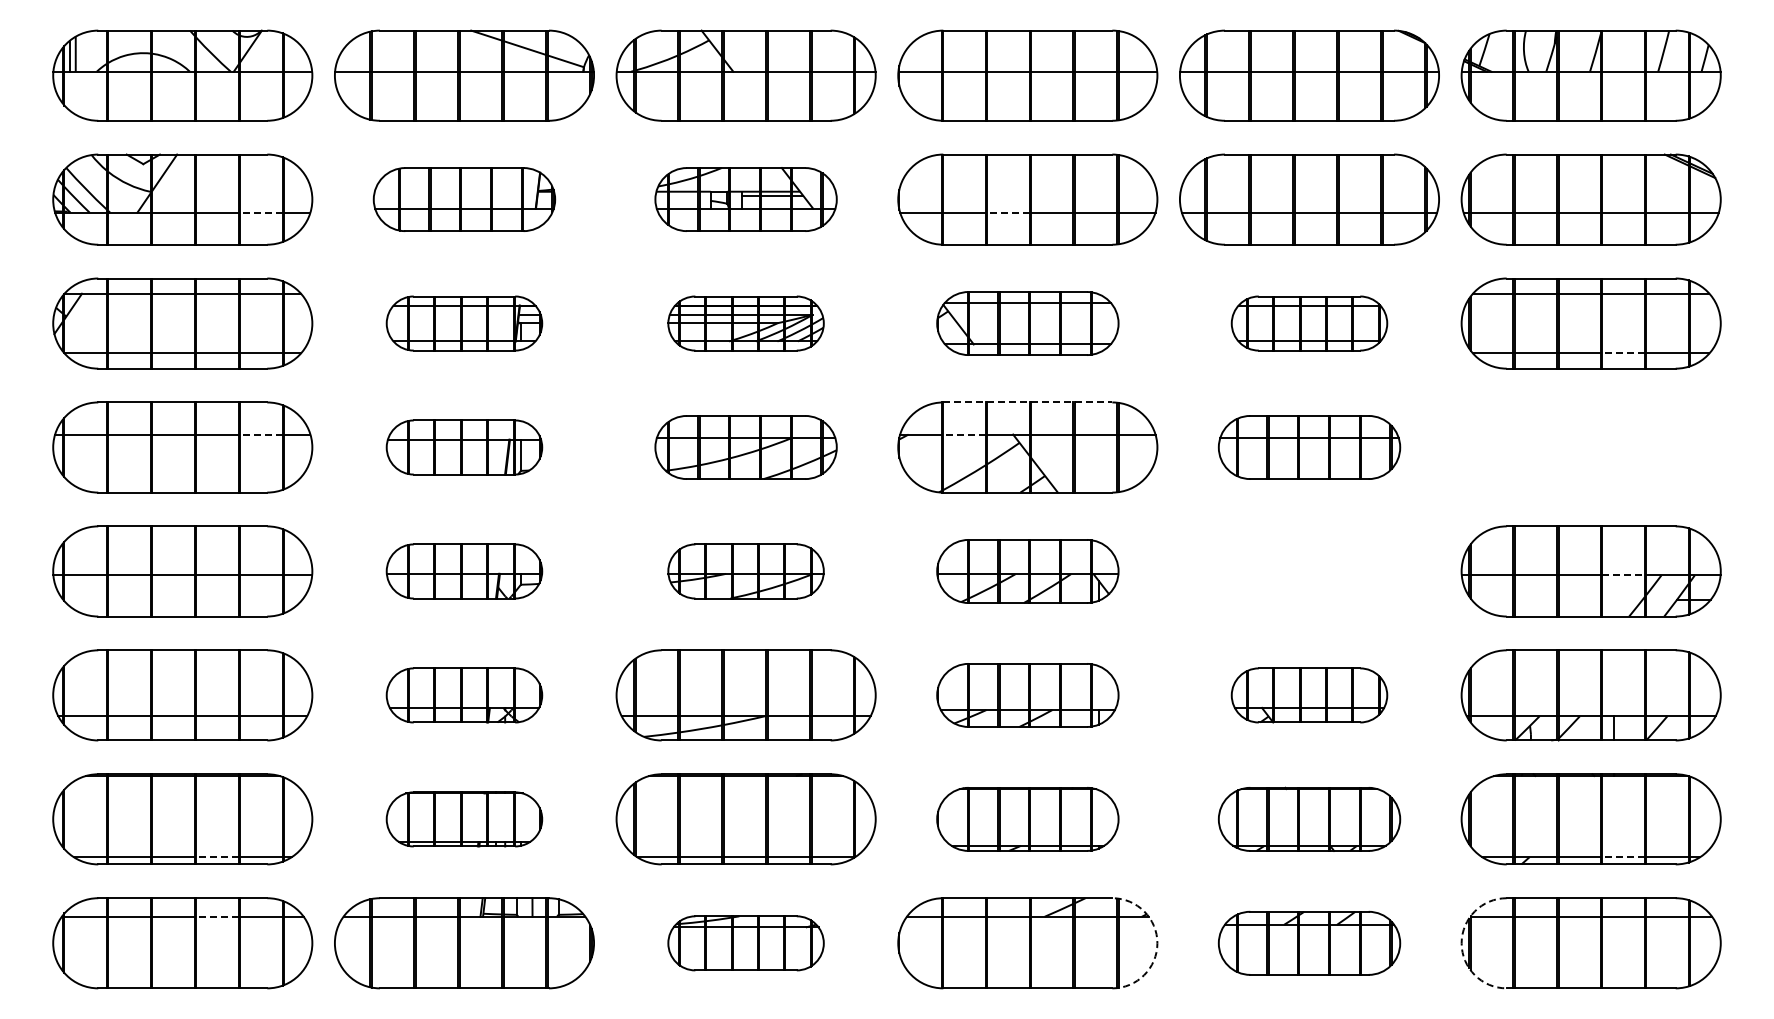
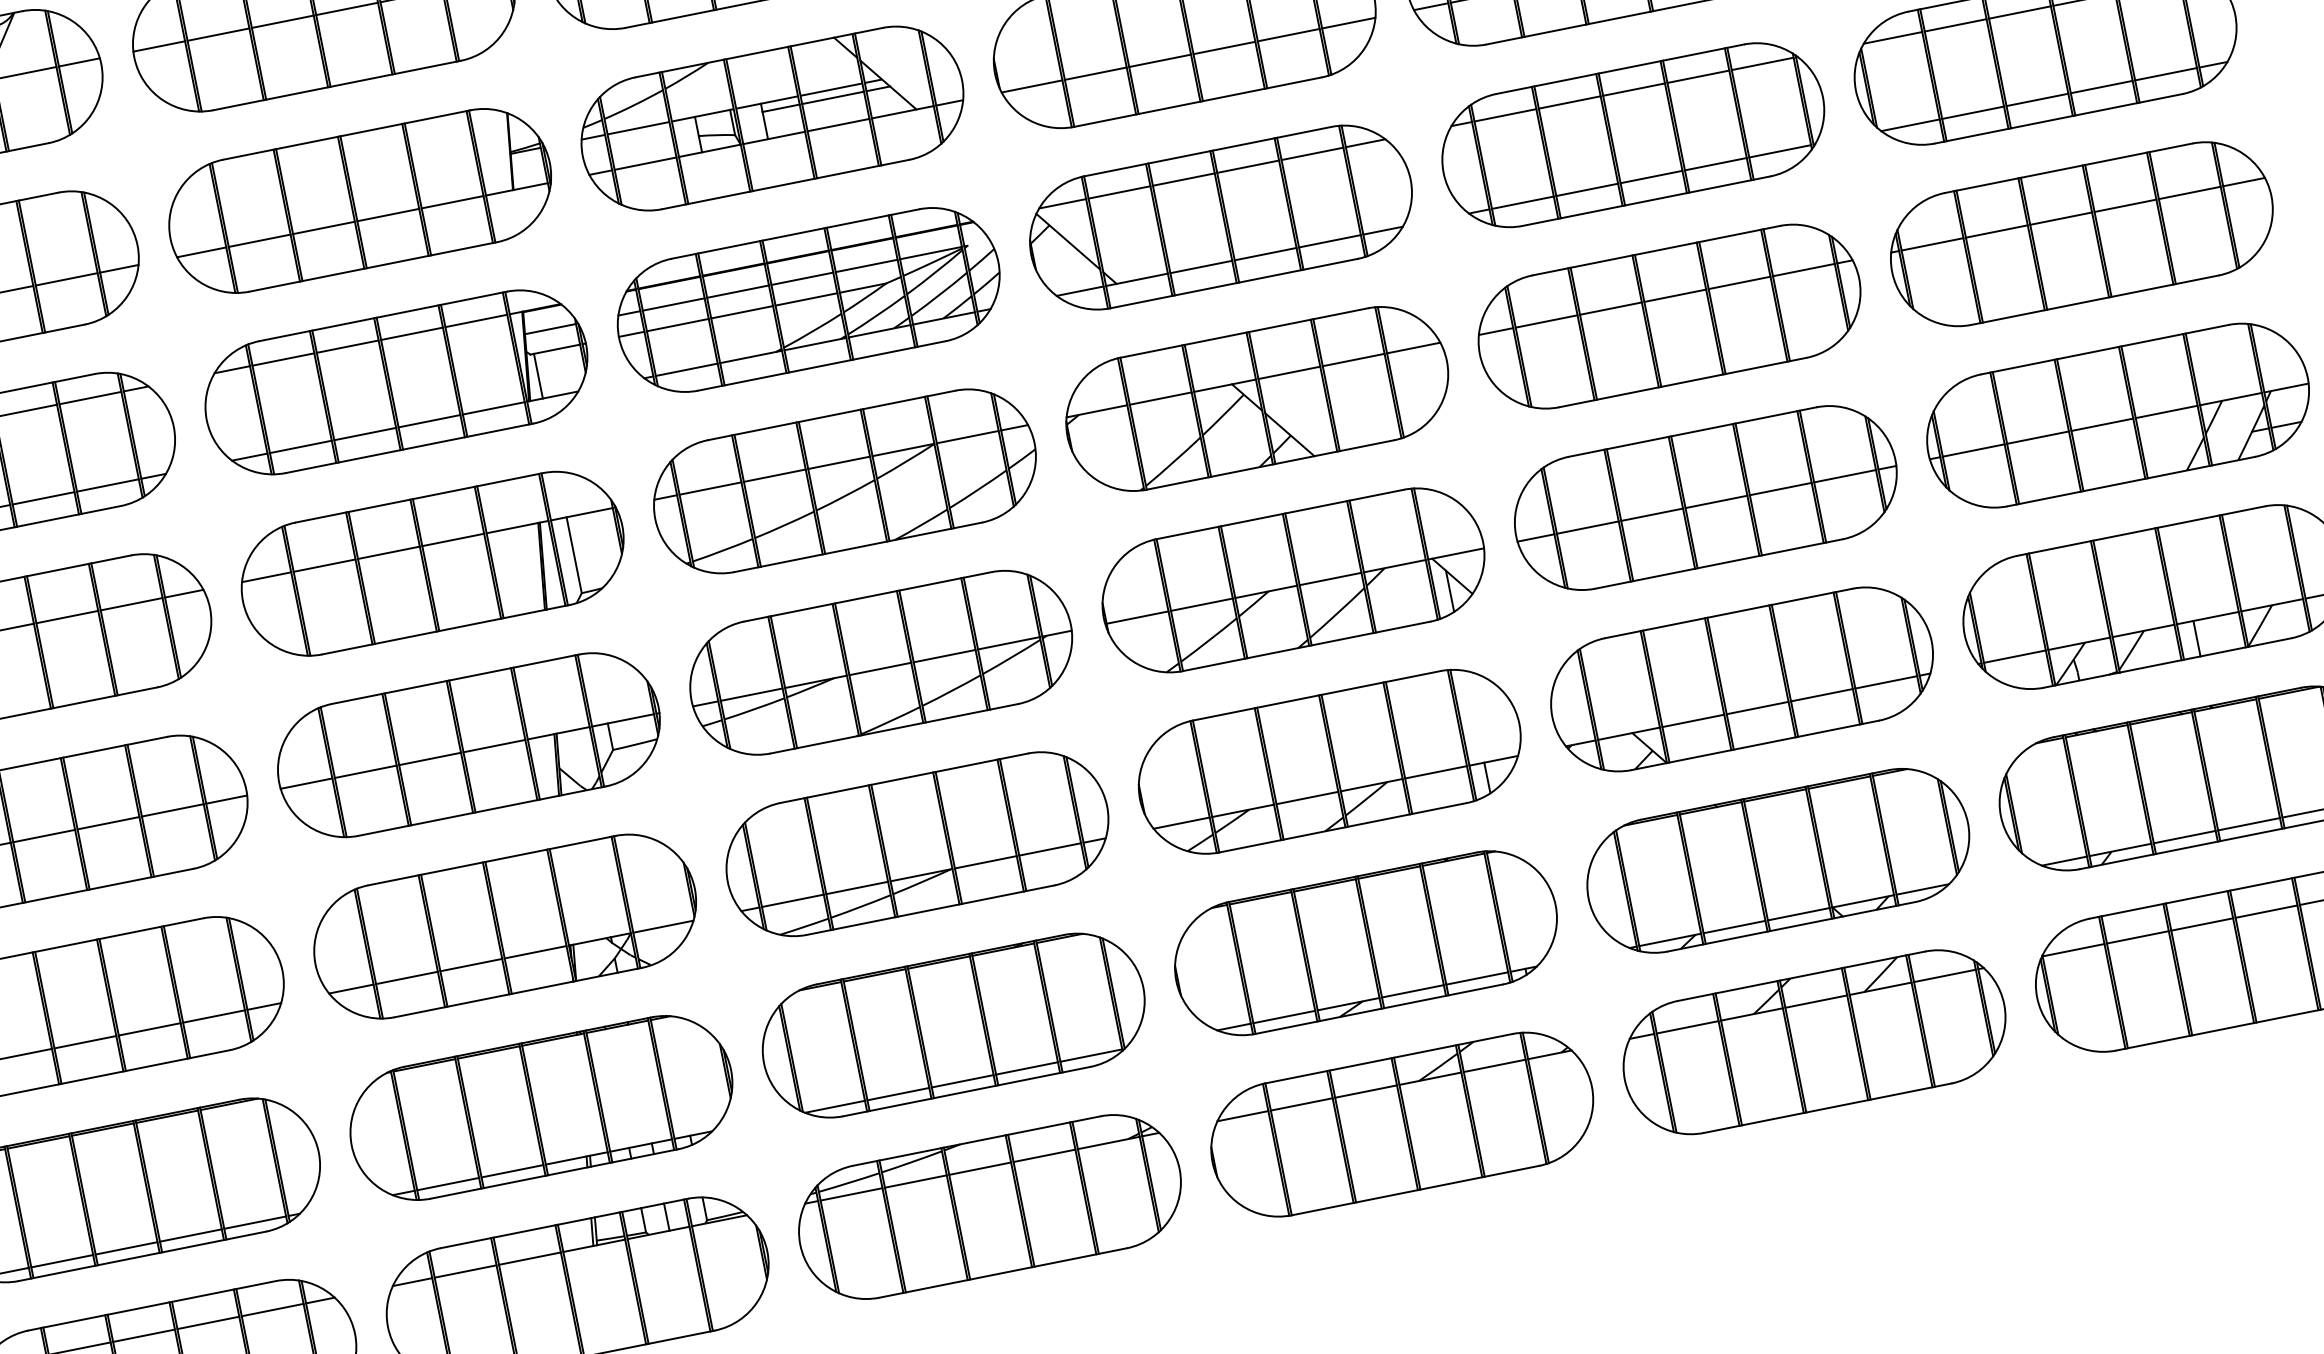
part: (464, 199) -> (360, 200), size x1.43
part: (745, 199) -> (771, 118), size x1.43
line: (260, 212) -> (65, 279), dashed -> solid
line: (1007, 212) -> (1158, 60), dashed -> solid
part: (464, 323) -> (396, 382), size x1.67
part: (745, 323) -> (807, 300), size x1.67
part: (1027, 323) -> (1220, 217), size x1.43
part: (1309, 323) -> (1633, 135), size x1.67
line: (1623, 353) -> (2101, 87), dashed -> solid
line: (1027, 402) -> (1243, 333), dashed -> solid
line: (260, 434) -> (130, 604), dashed -> solid
line: (963, 434) -> (1159, 398), dashed -> solid
part: (464, 447) -> (432, 563), size x1.67
part: (745, 447) -> (844, 481), size x1.43
part: (1309, 447) -> (1669, 316), size x1.43
part: (1590, 447) -> (2080, 234), added
part: (464, 571) -> (468, 745), size x1.67
part: (745, 571) -> (880, 663), size x1.67
part: (1027, 571) -> (1293, 580), size x1.43
part: (1309, 571) -> (1705, 498), added
line: (1624, 575) -> (2168, 411), dashed -> solid
part: (464, 695) -> (505, 926), size x1.67
part: (1027, 695) -> (1329, 762), size x1.43
part: (1309, 695) -> (1742, 679), size x1.67
part: (464, 819) -> (541, 1108), size x1.67
part: (1027, 819) -> (1365, 943), size x1.43
part: (1309, 819) -> (1778, 861), size x1.43
line: (216, 857) -> (189, 1236), dashed -> solid
line: (1623, 857) -> (2249, 824), dashed -> solid
line: (216, 916) -> (206, 1322), dashed -> solid
part: (745, 943) -> (989, 1207), size x1.67
arc: (1157, 943) -> (1592, 1087), dashed -> solid
part: (1309, 943) -> (1814, 1042), size x1.43
arc: (1461, 943) -> (2037, 998), dashed -> solid

